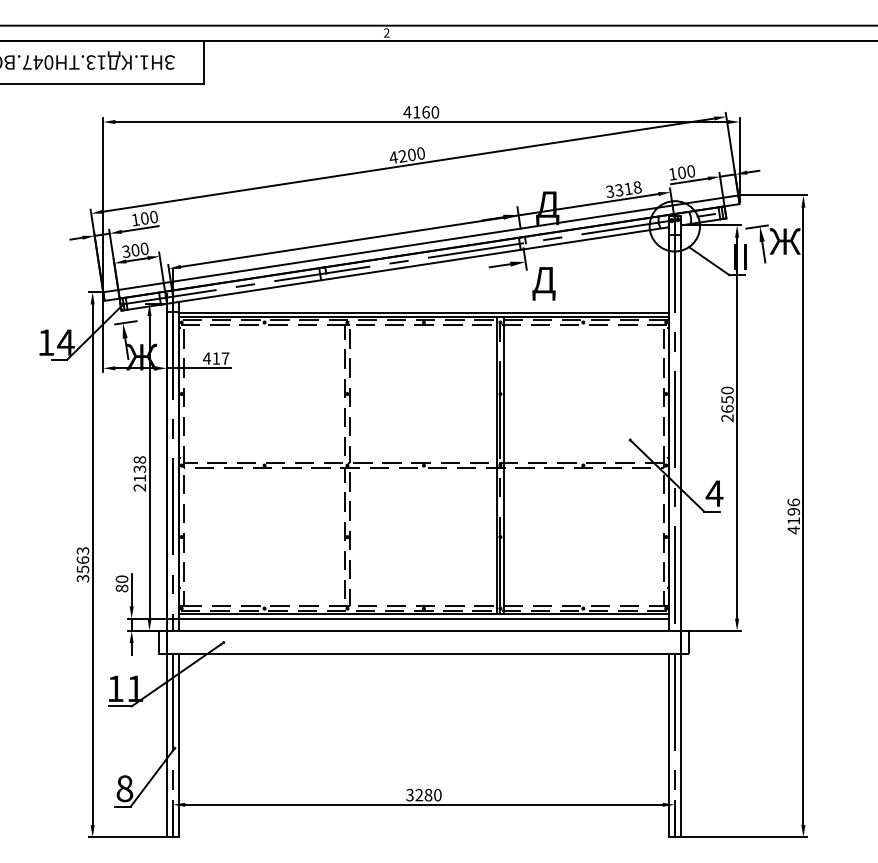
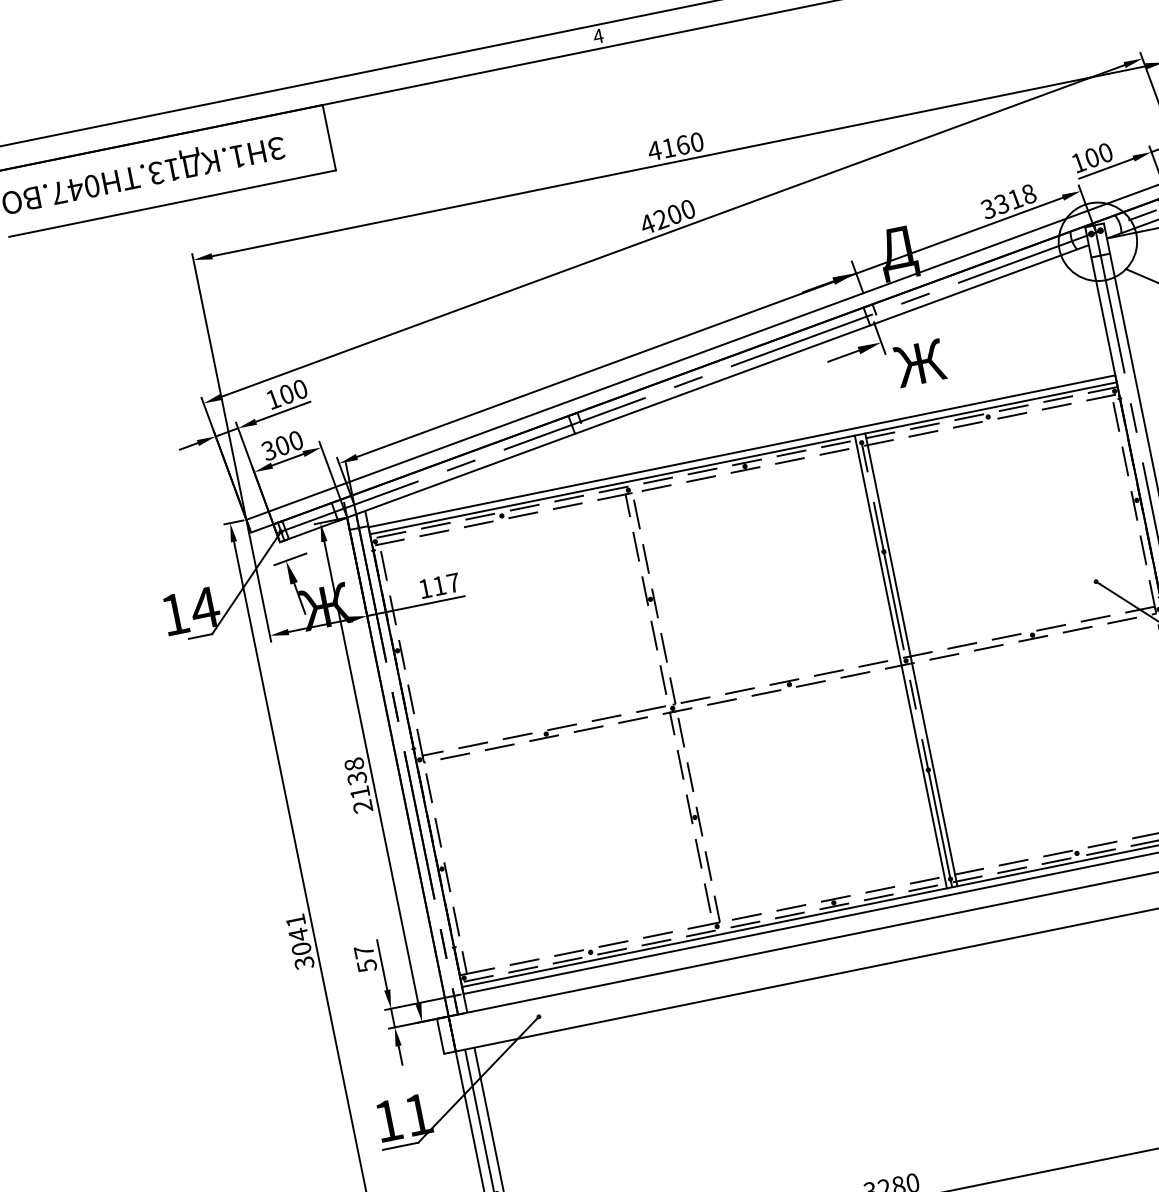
text: (386, 32) -> (597, 35), 2 -> 4
text: (547, 283) -> (921, 368), Д -> Ж
text: (206, 358) -> (424, 588), 417 -> 117
text: (82, 560) -> (297, 935), 3563 -> 3041
text: (121, 583) -> (364, 958), 80 -> 57

